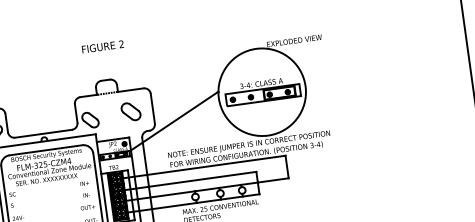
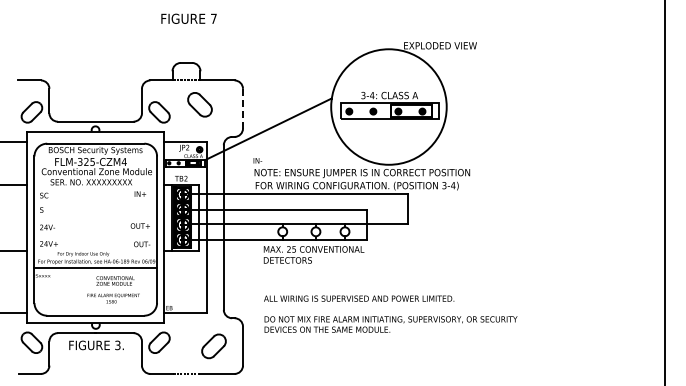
text: (121, 44) -> (213, 18), 2 -> 7
line: (153, 108) -> (243, 108), solid -> dashed
part: (130, 111) -> (199, 104), moved
text: (86, 195) -> (257, 160), moved

